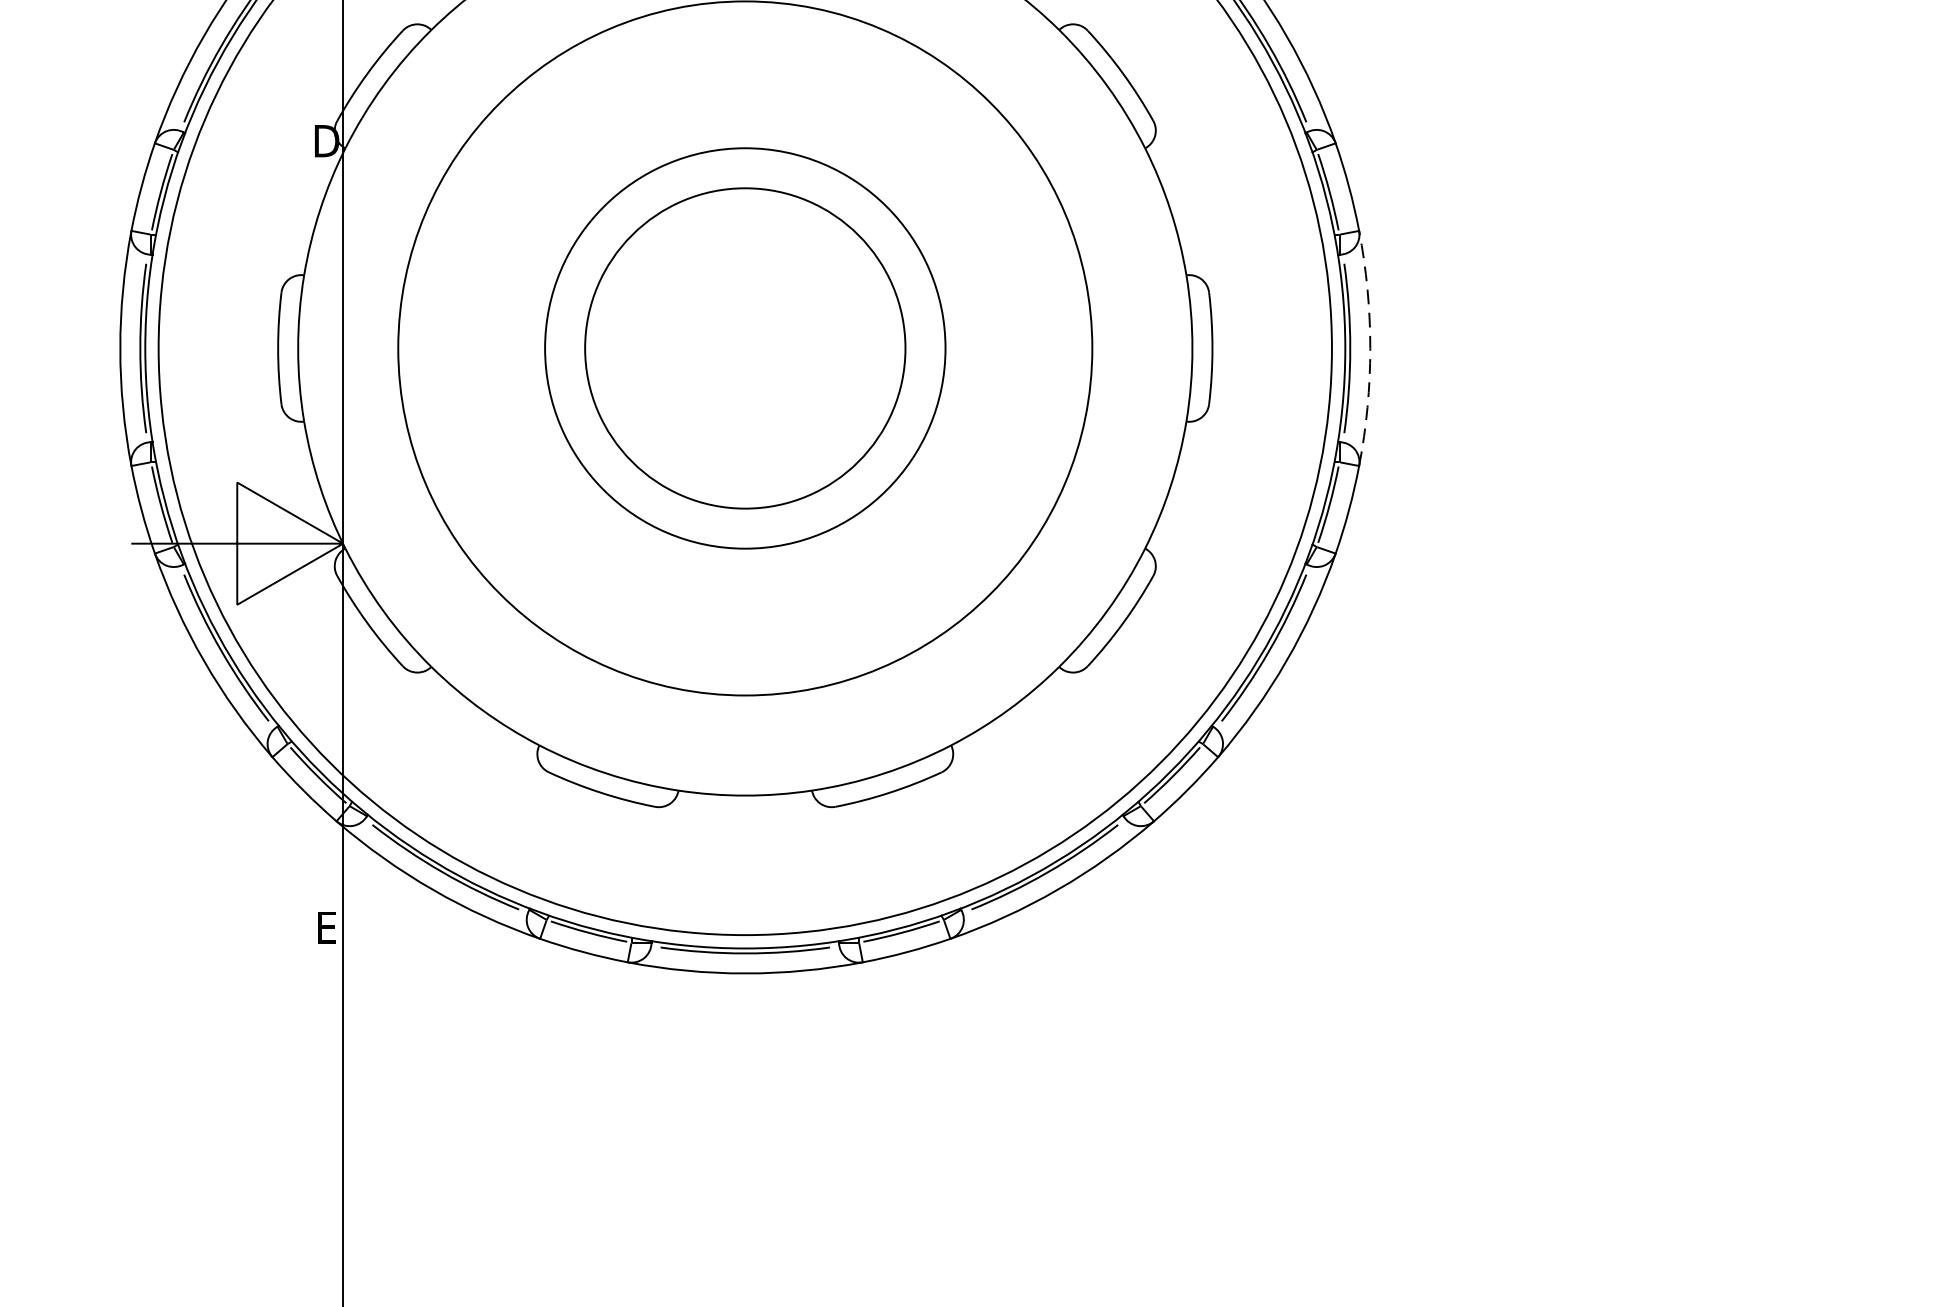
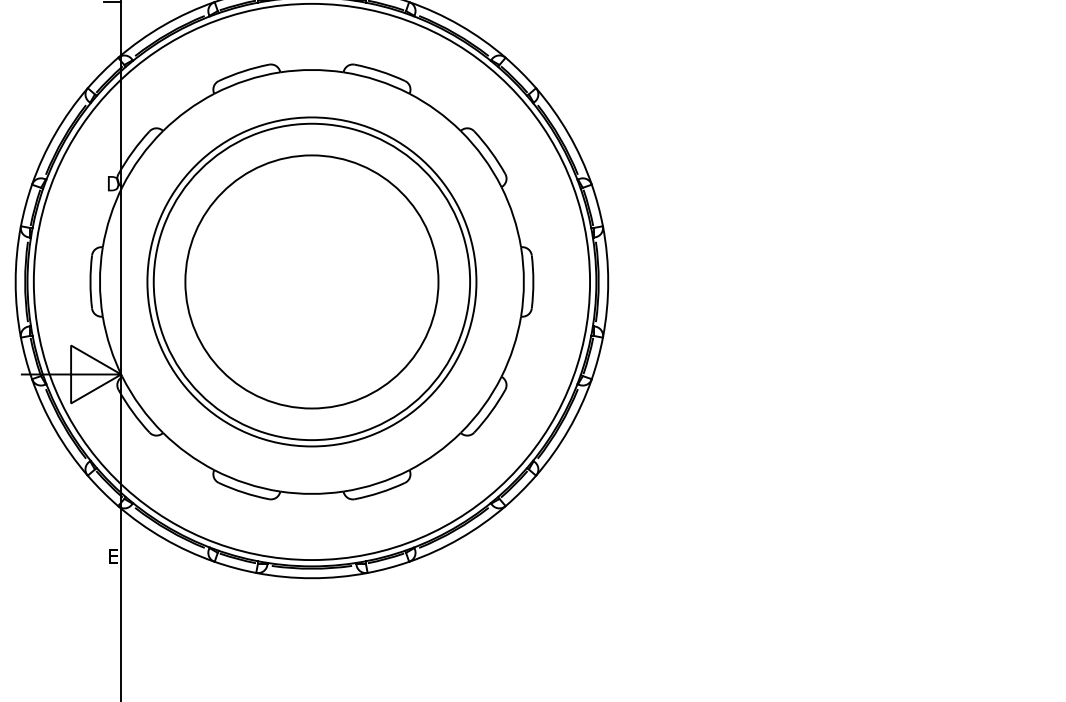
circle: (744, 347) -> (311, 281), size x1.67
circle: (744, 347) -> (311, 281), size x1.67
arc: (1370, 347) -> (608, 281), dashed -> solid

